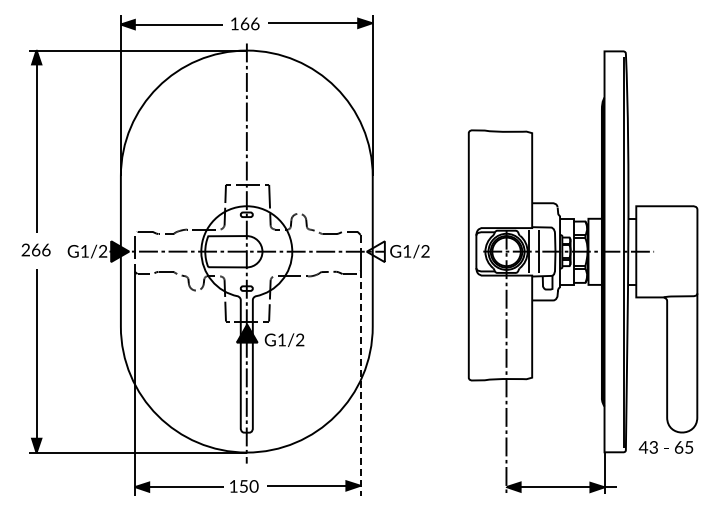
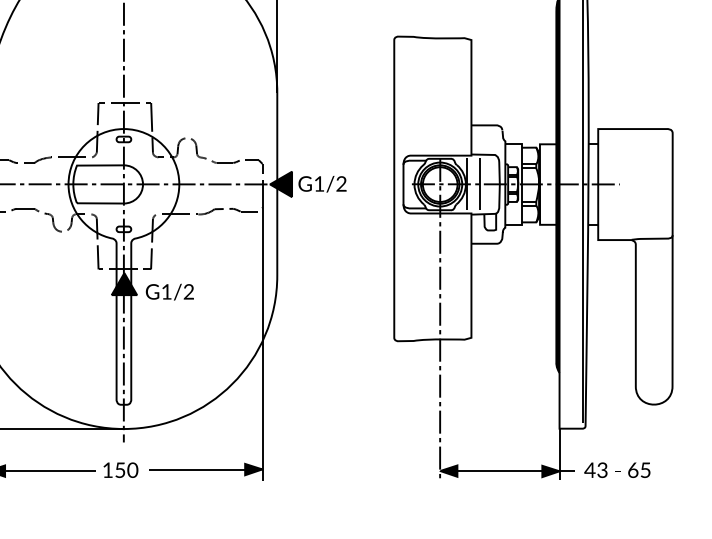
fill: (375, 251) -> (280, 184), added
line: (360, 383) -> (262, 344), dashed -> solid
part: (665, 447) -> (616, 470), moved

